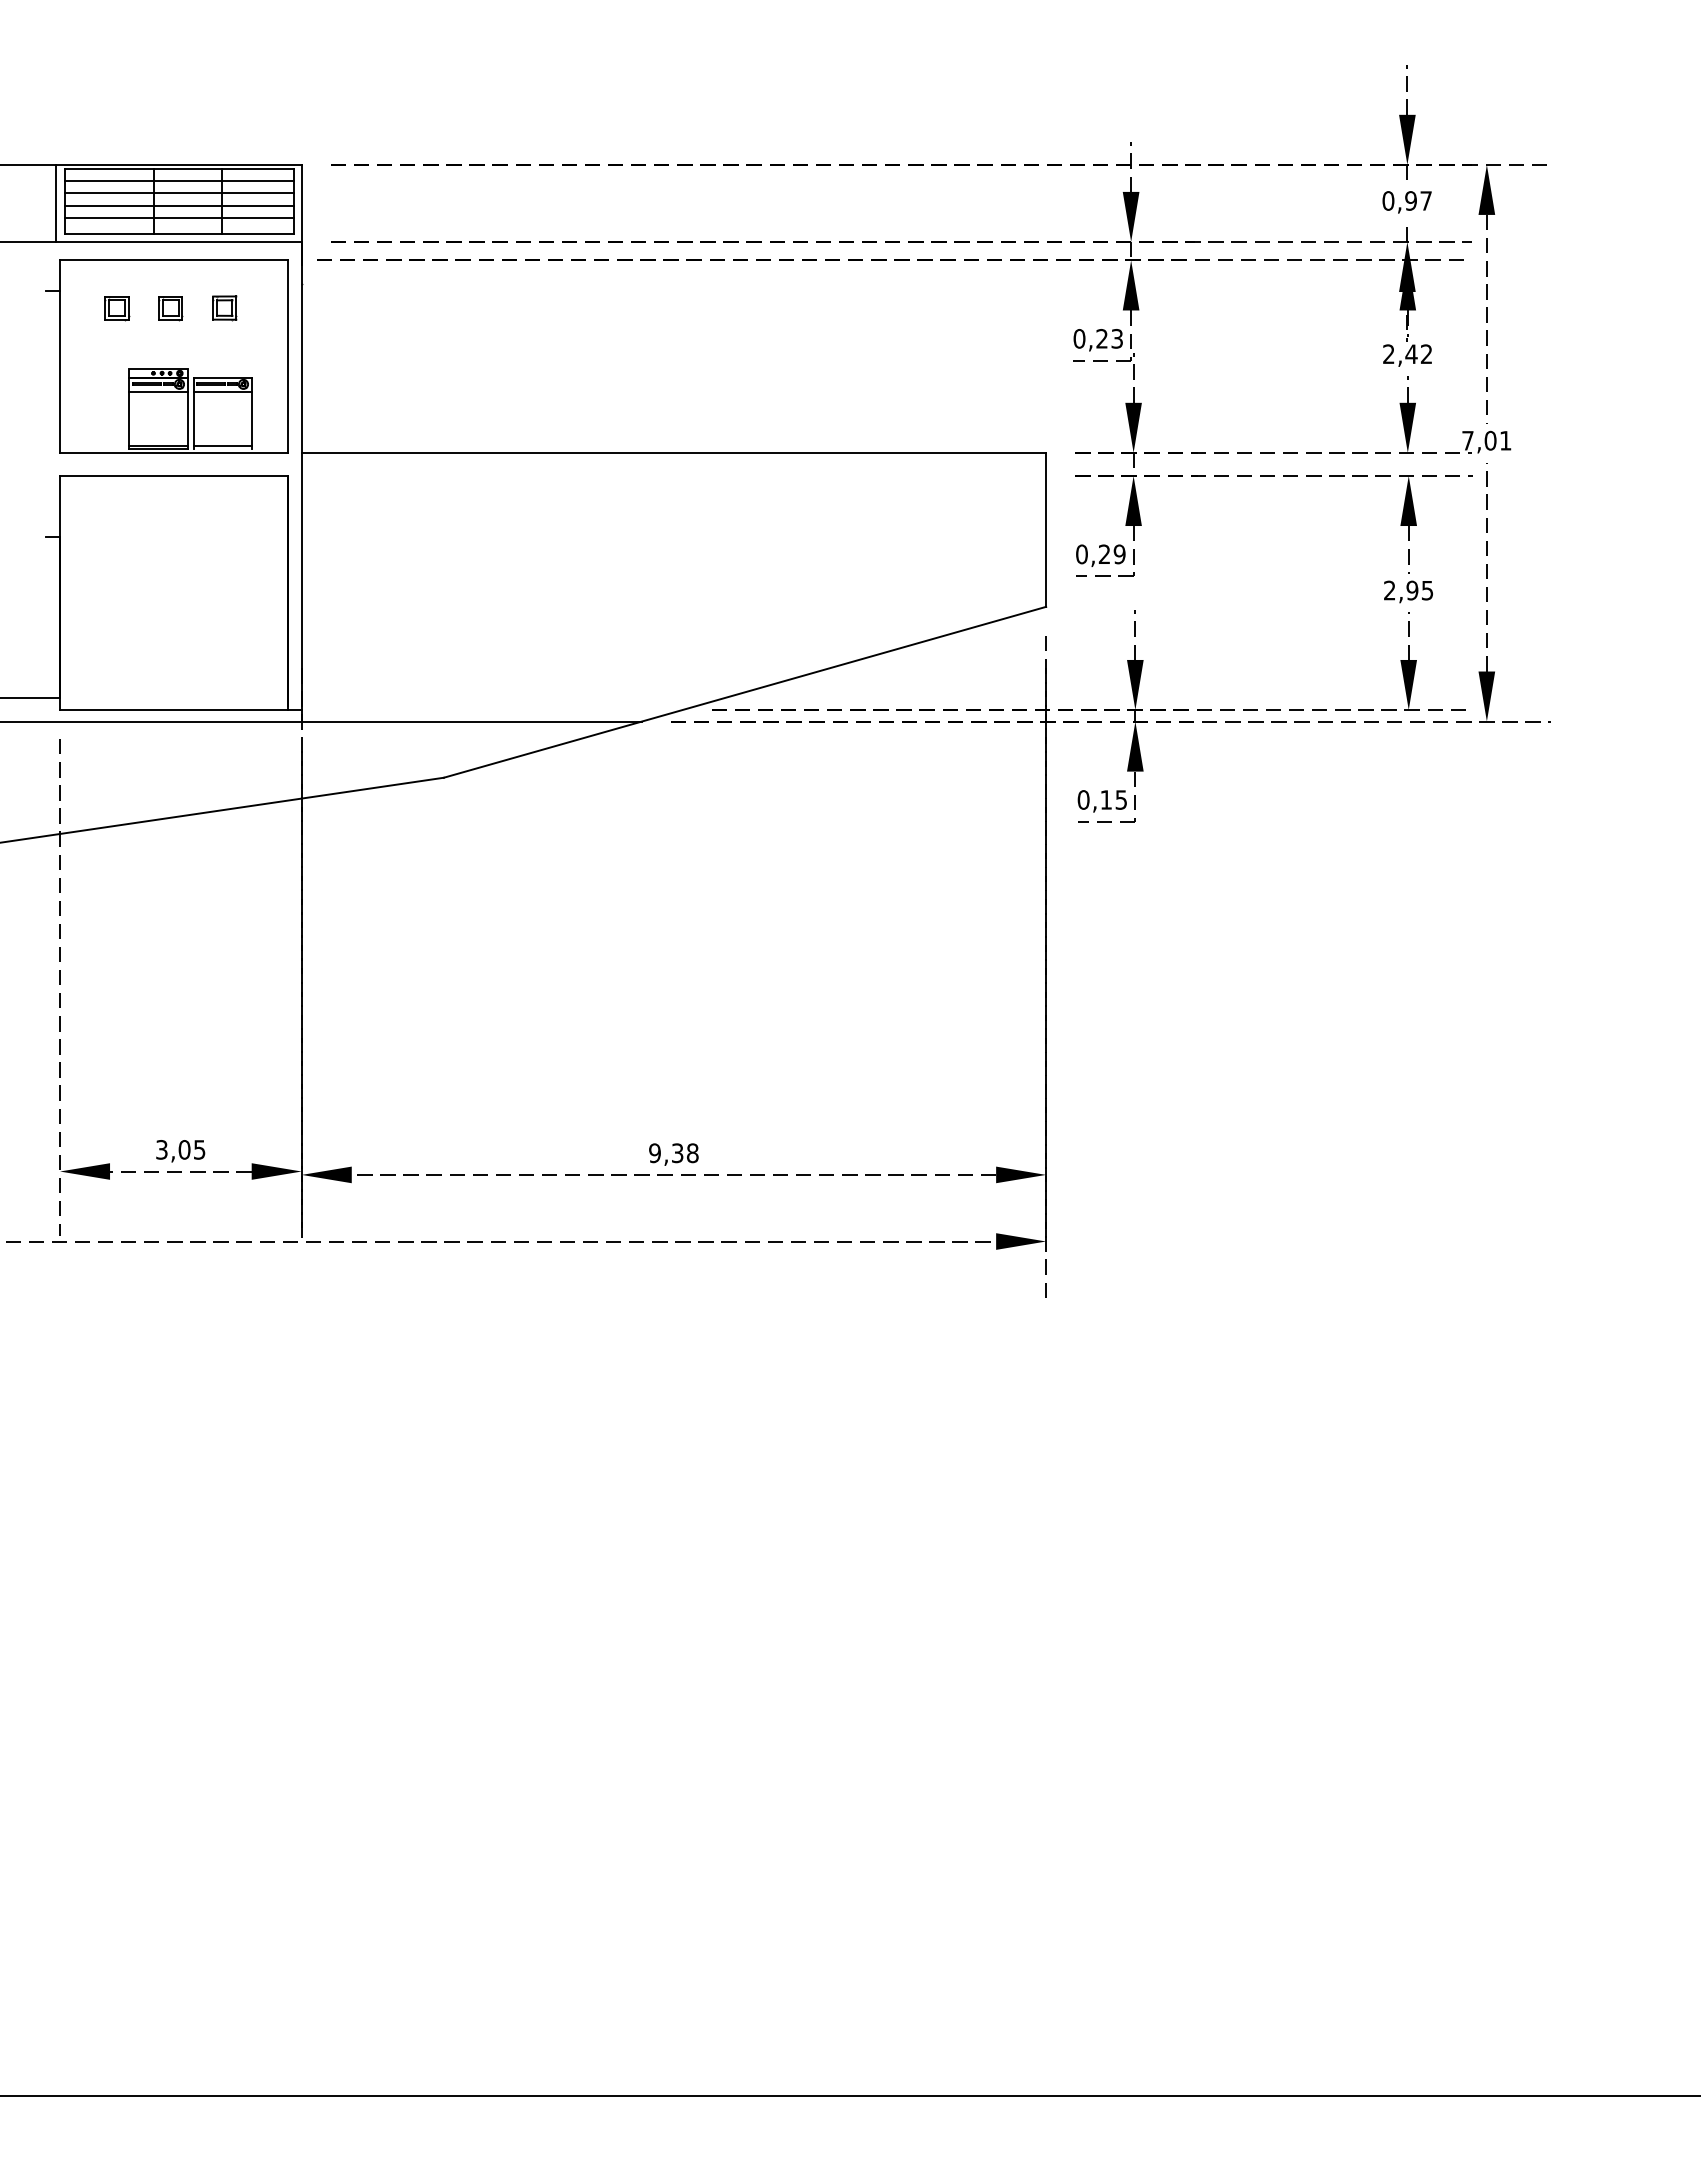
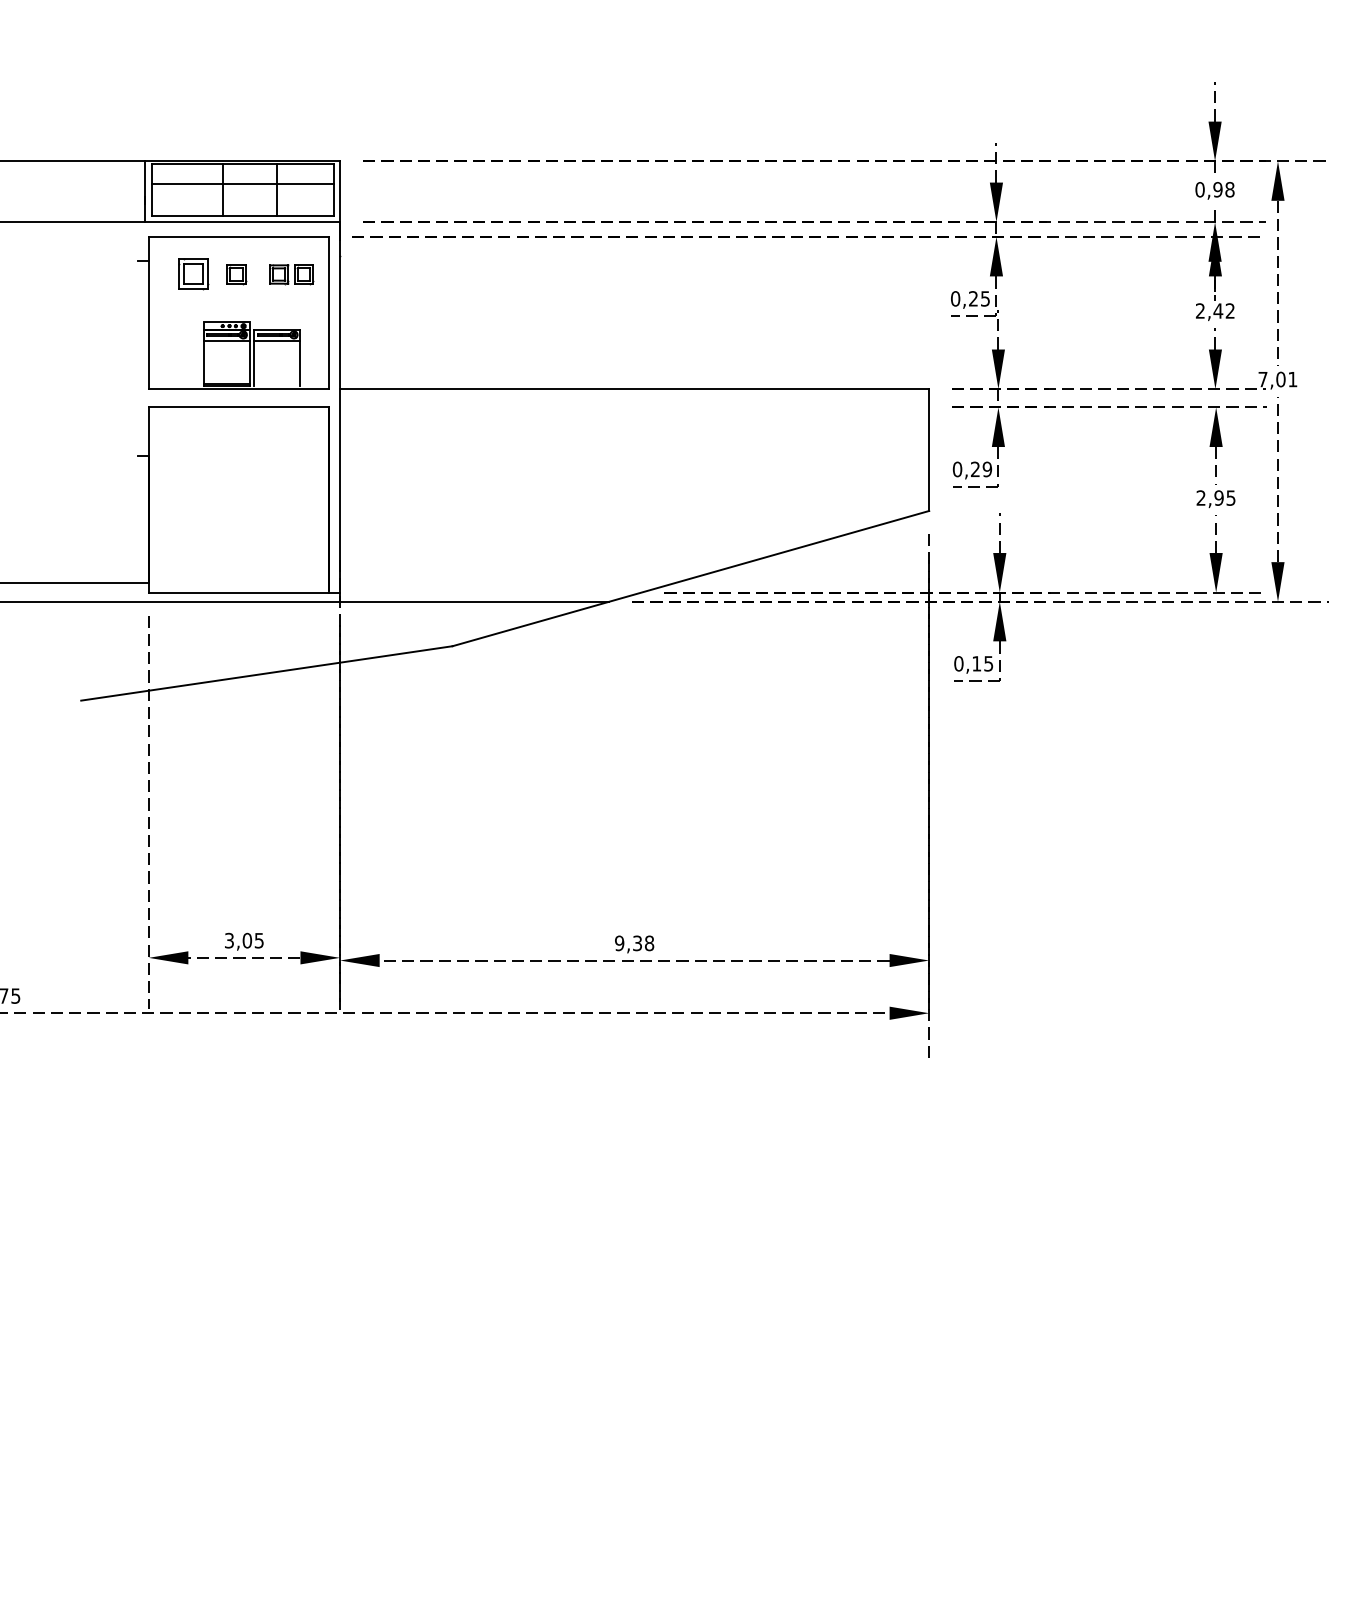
line: (178, 181) -> (242, 174), removed
text: (1426, 200) -> (1230, 189), 0,97 -> 0,98
line: (178, 205) -> (242, 193), removed
line: (178, 218) -> (242, 203), removed
part: (117, 308) -> (194, 274), size x1.6
part: (255, 308) -> (303, 274), added
text: (1117, 338) -> (985, 298), 0,23 -> 0,25
line: (222, 445) -> (277, 383), removed

